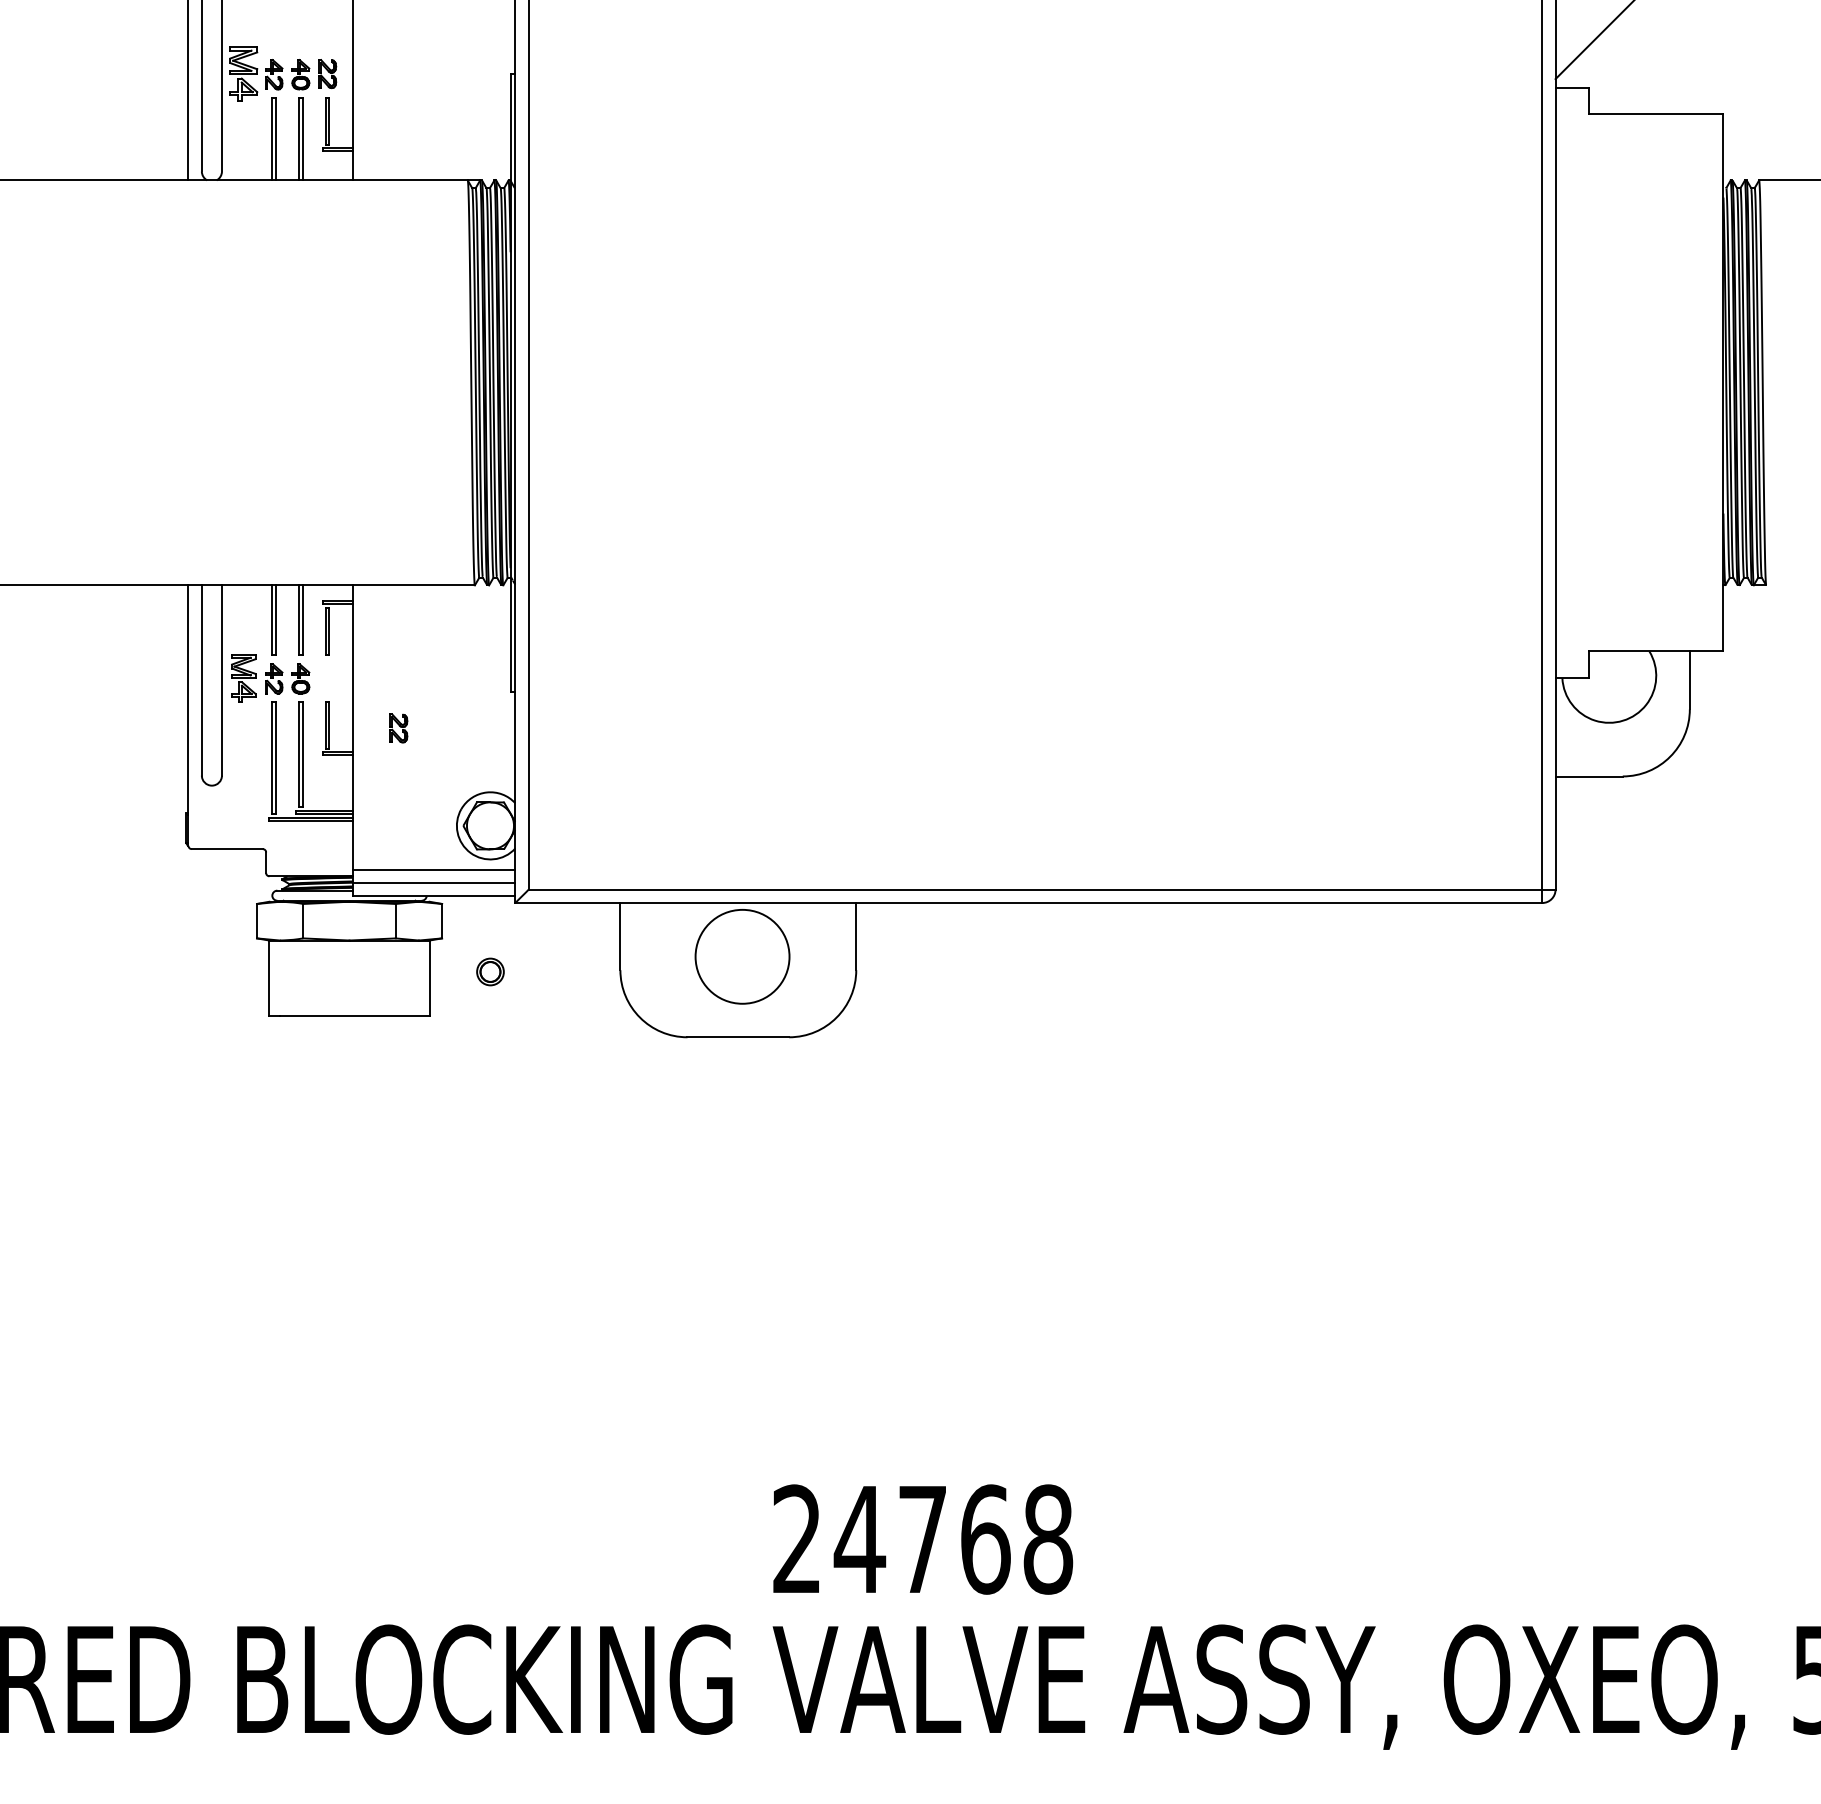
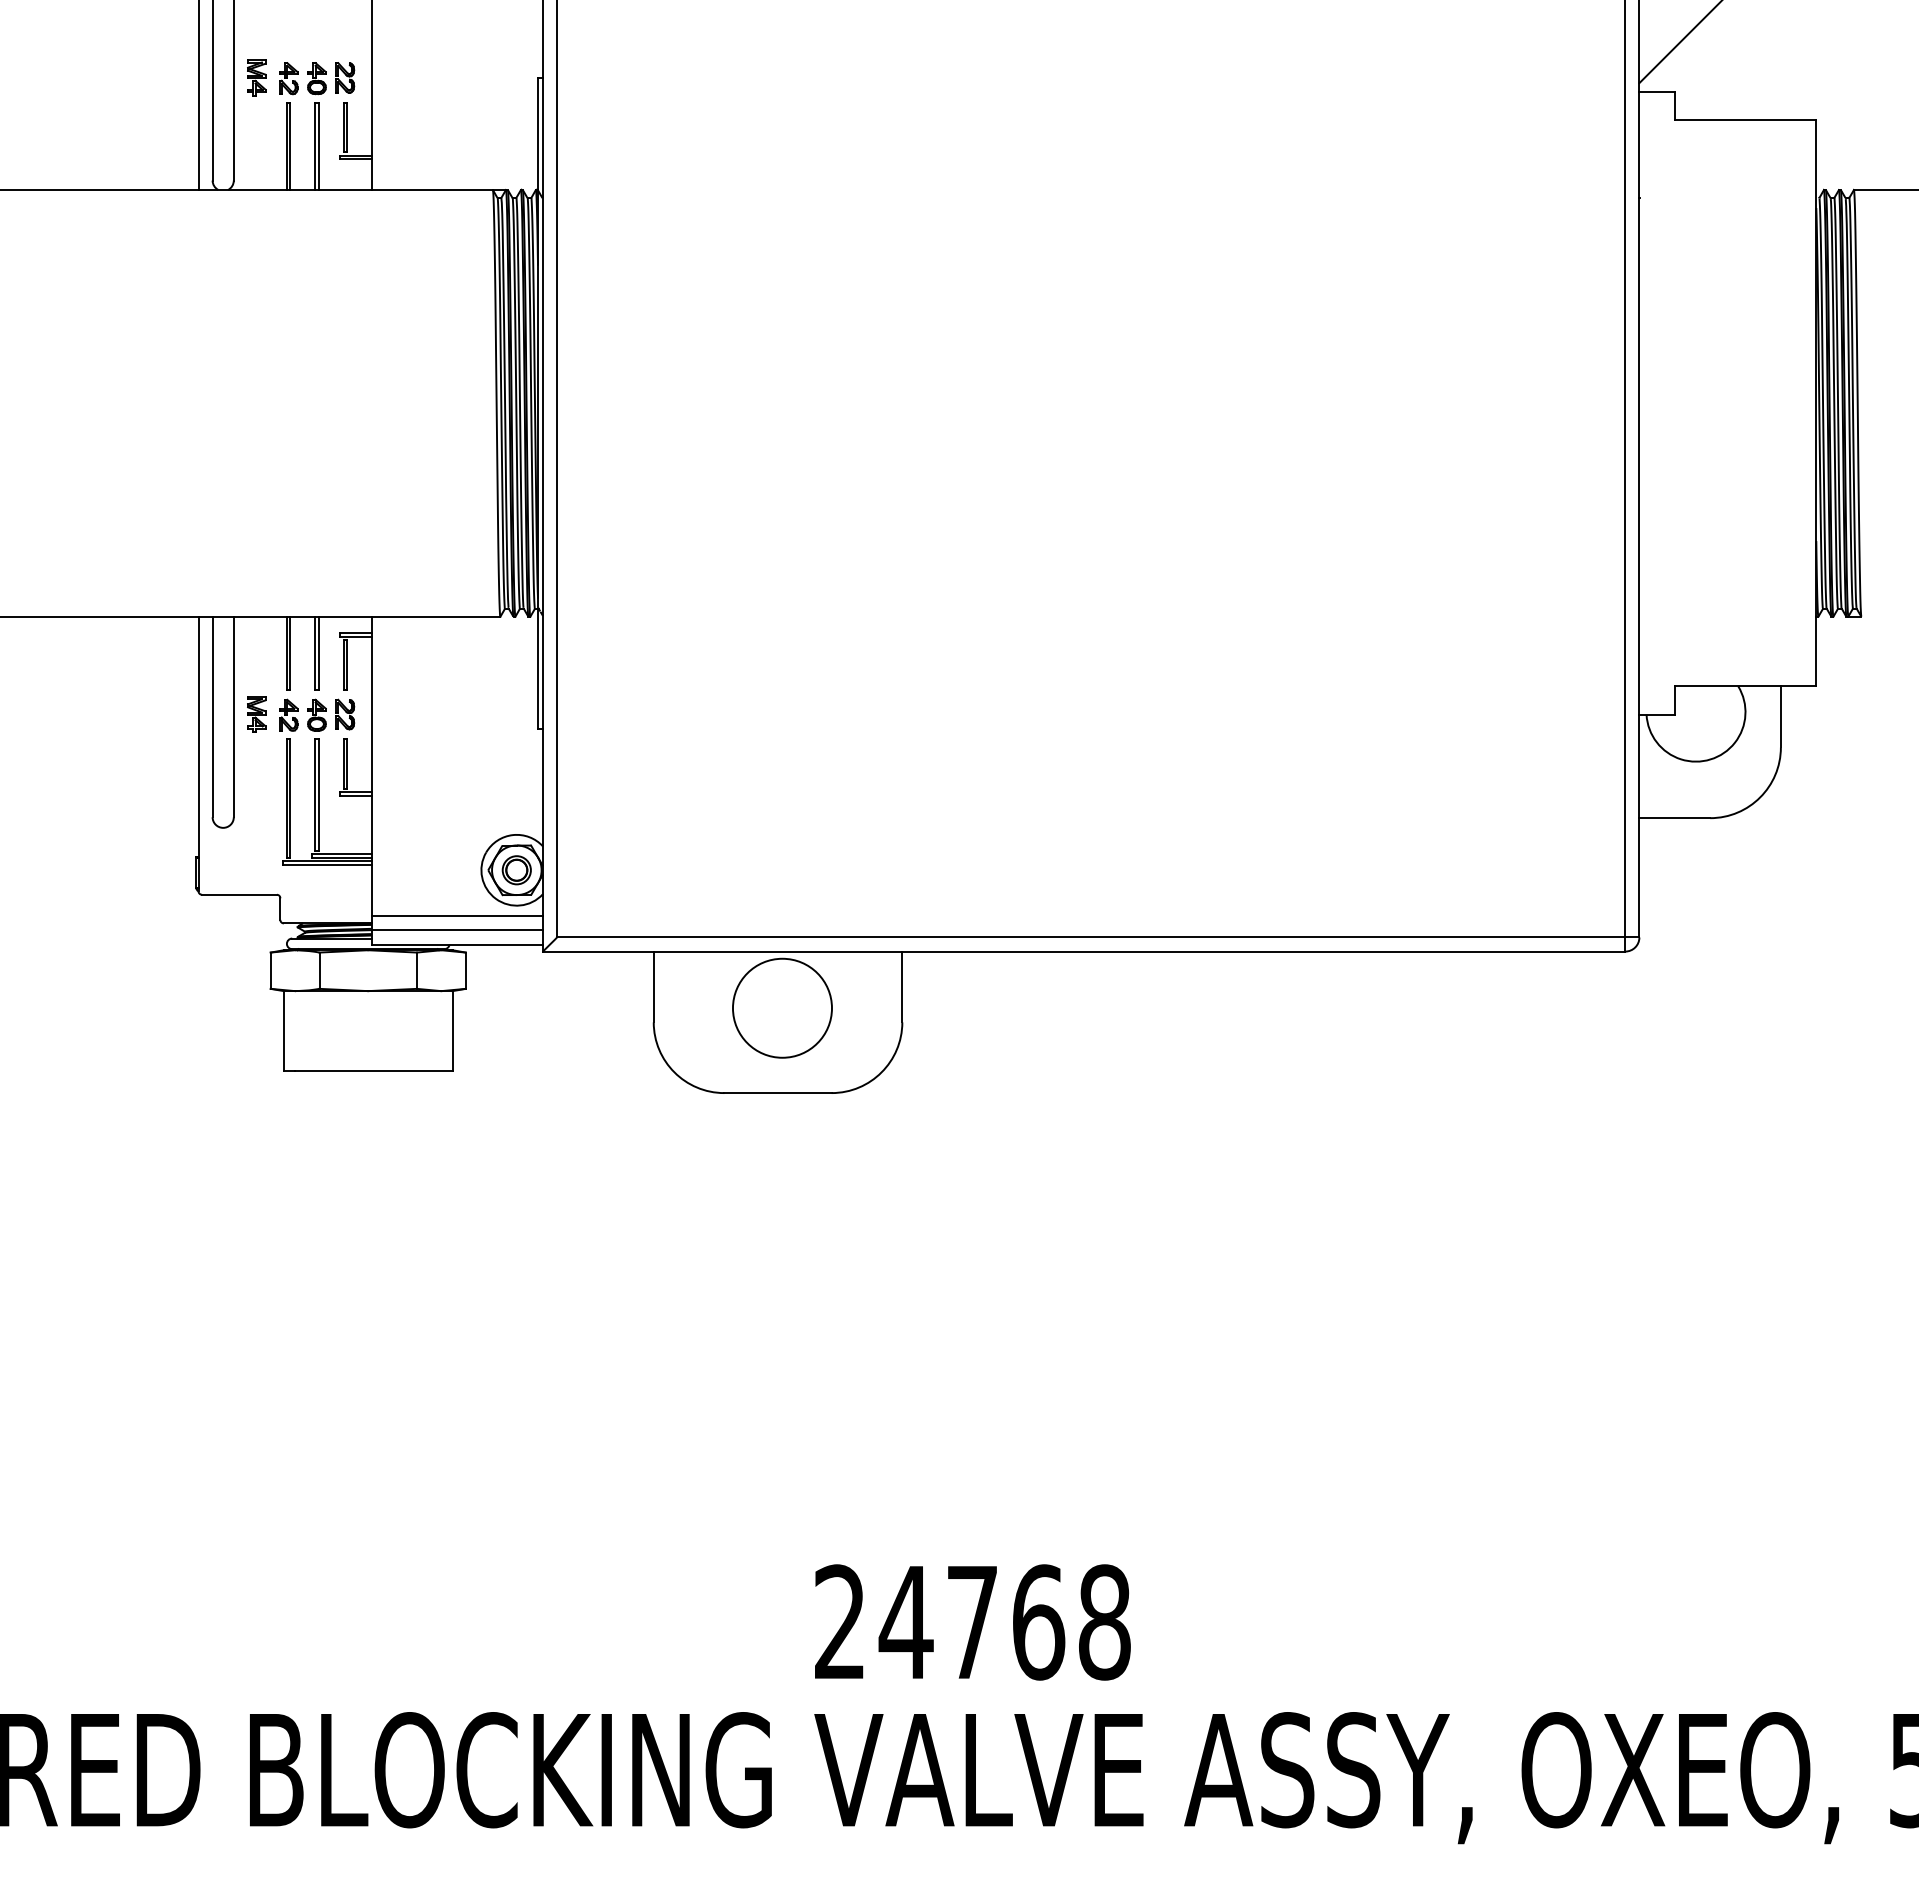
part: (243, 73) -> (256, 77), size x0.62
part: (243, 678) -> (256, 714), size x0.71
part: (399, 728) -> (345, 714), moved
part: (490, 972) -> (516, 870), moved

